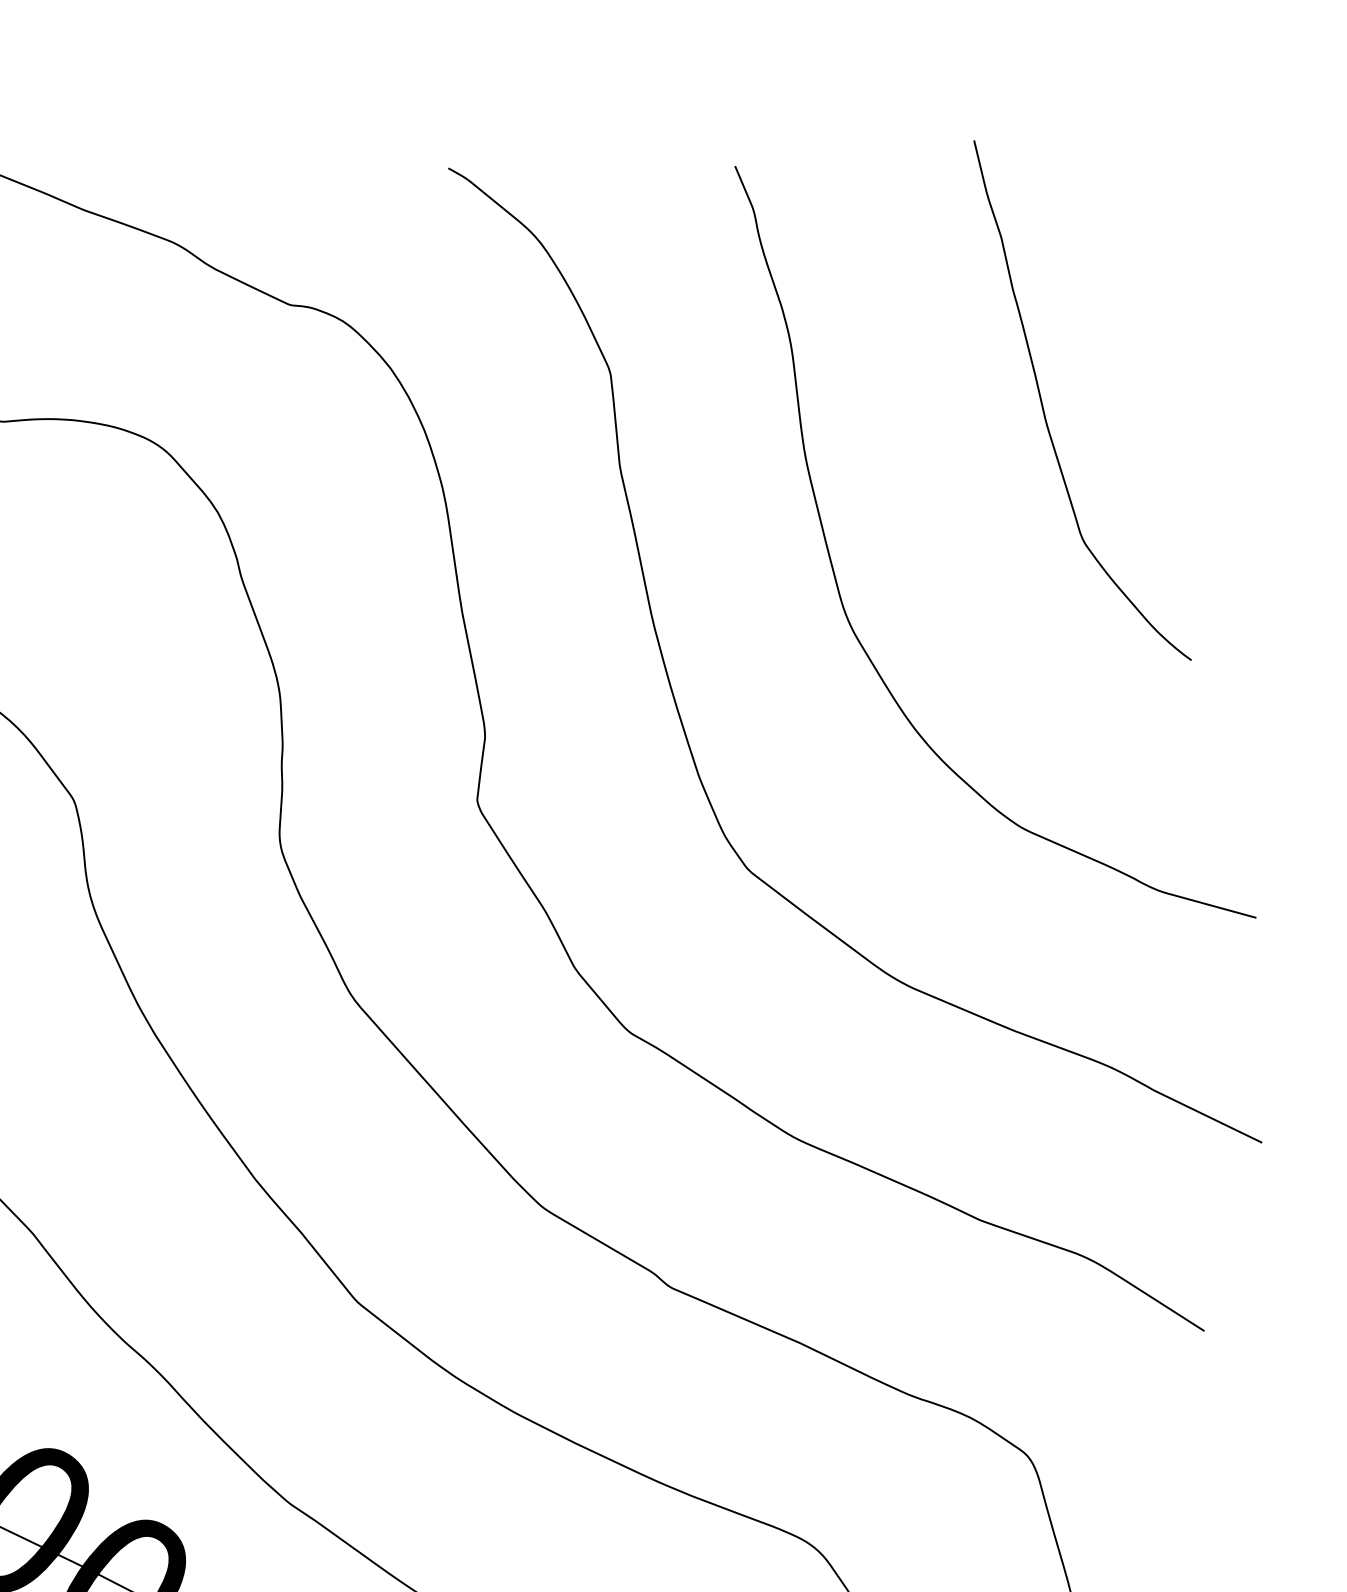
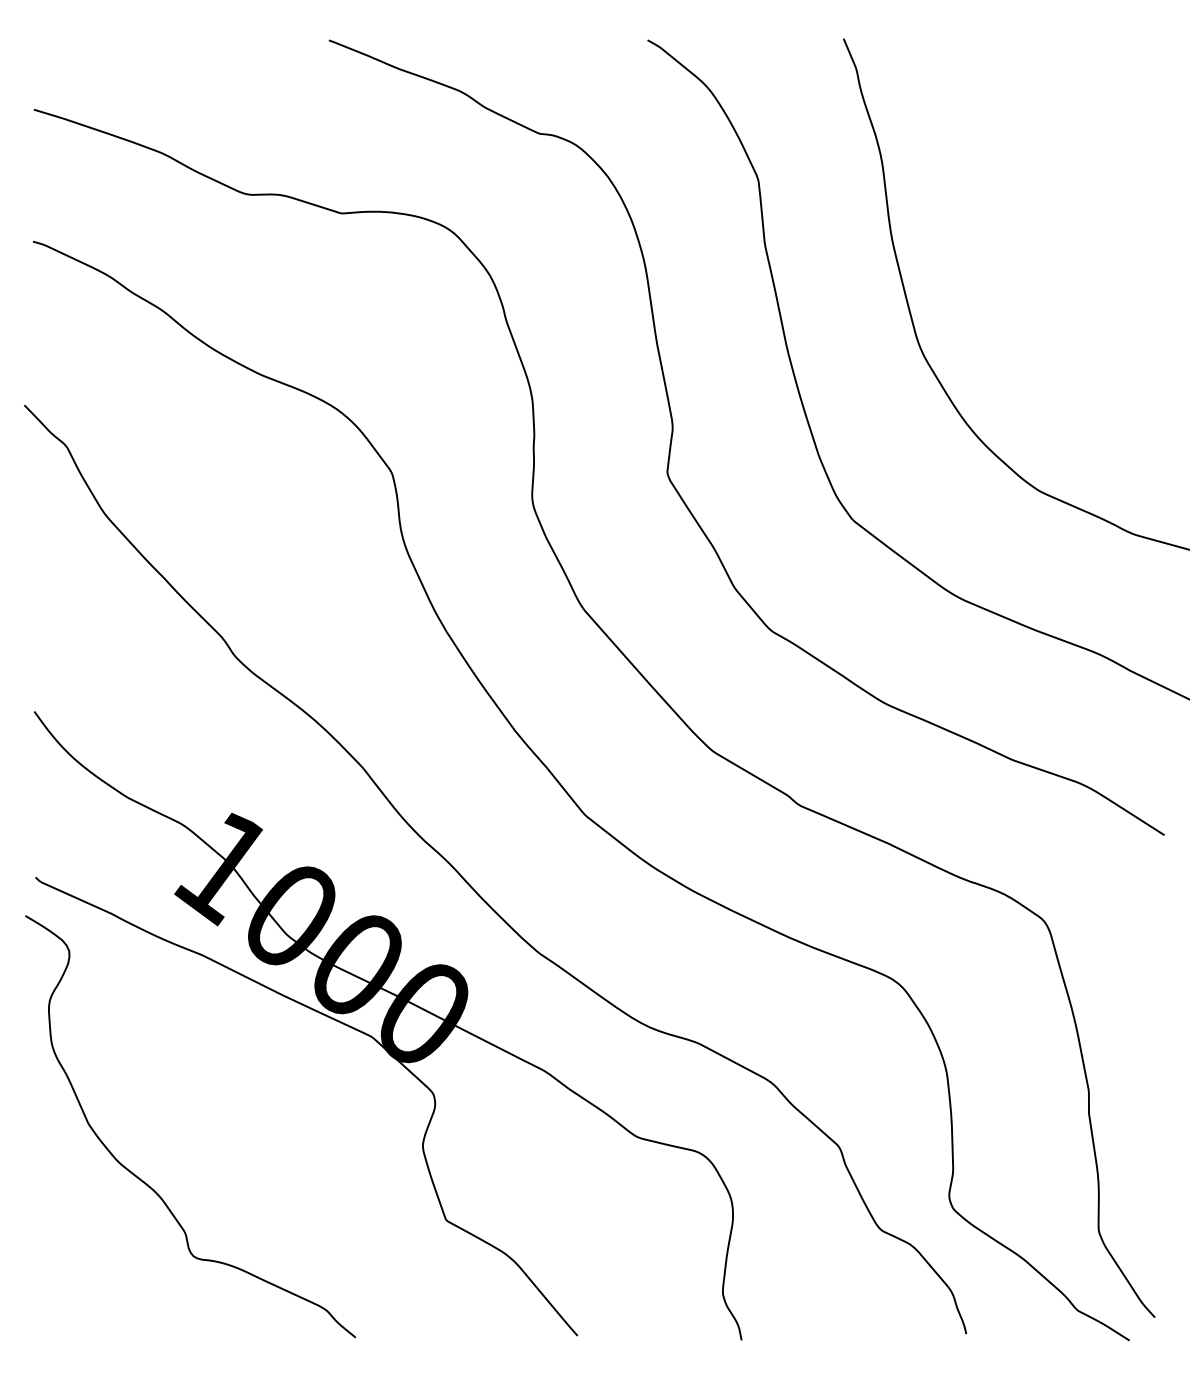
curve: (1044, 408) -> (1055, 204), removed

